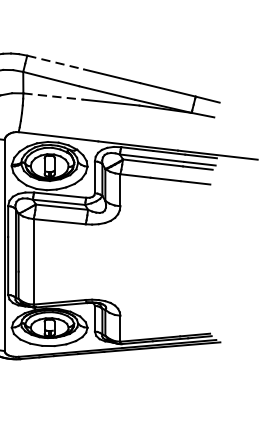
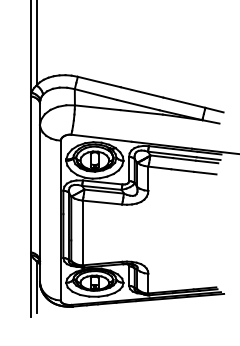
line: (55, 63) -> (99, 82), dashed -> solid
line: (53, 96) -> (97, 107), dashed -> solid

